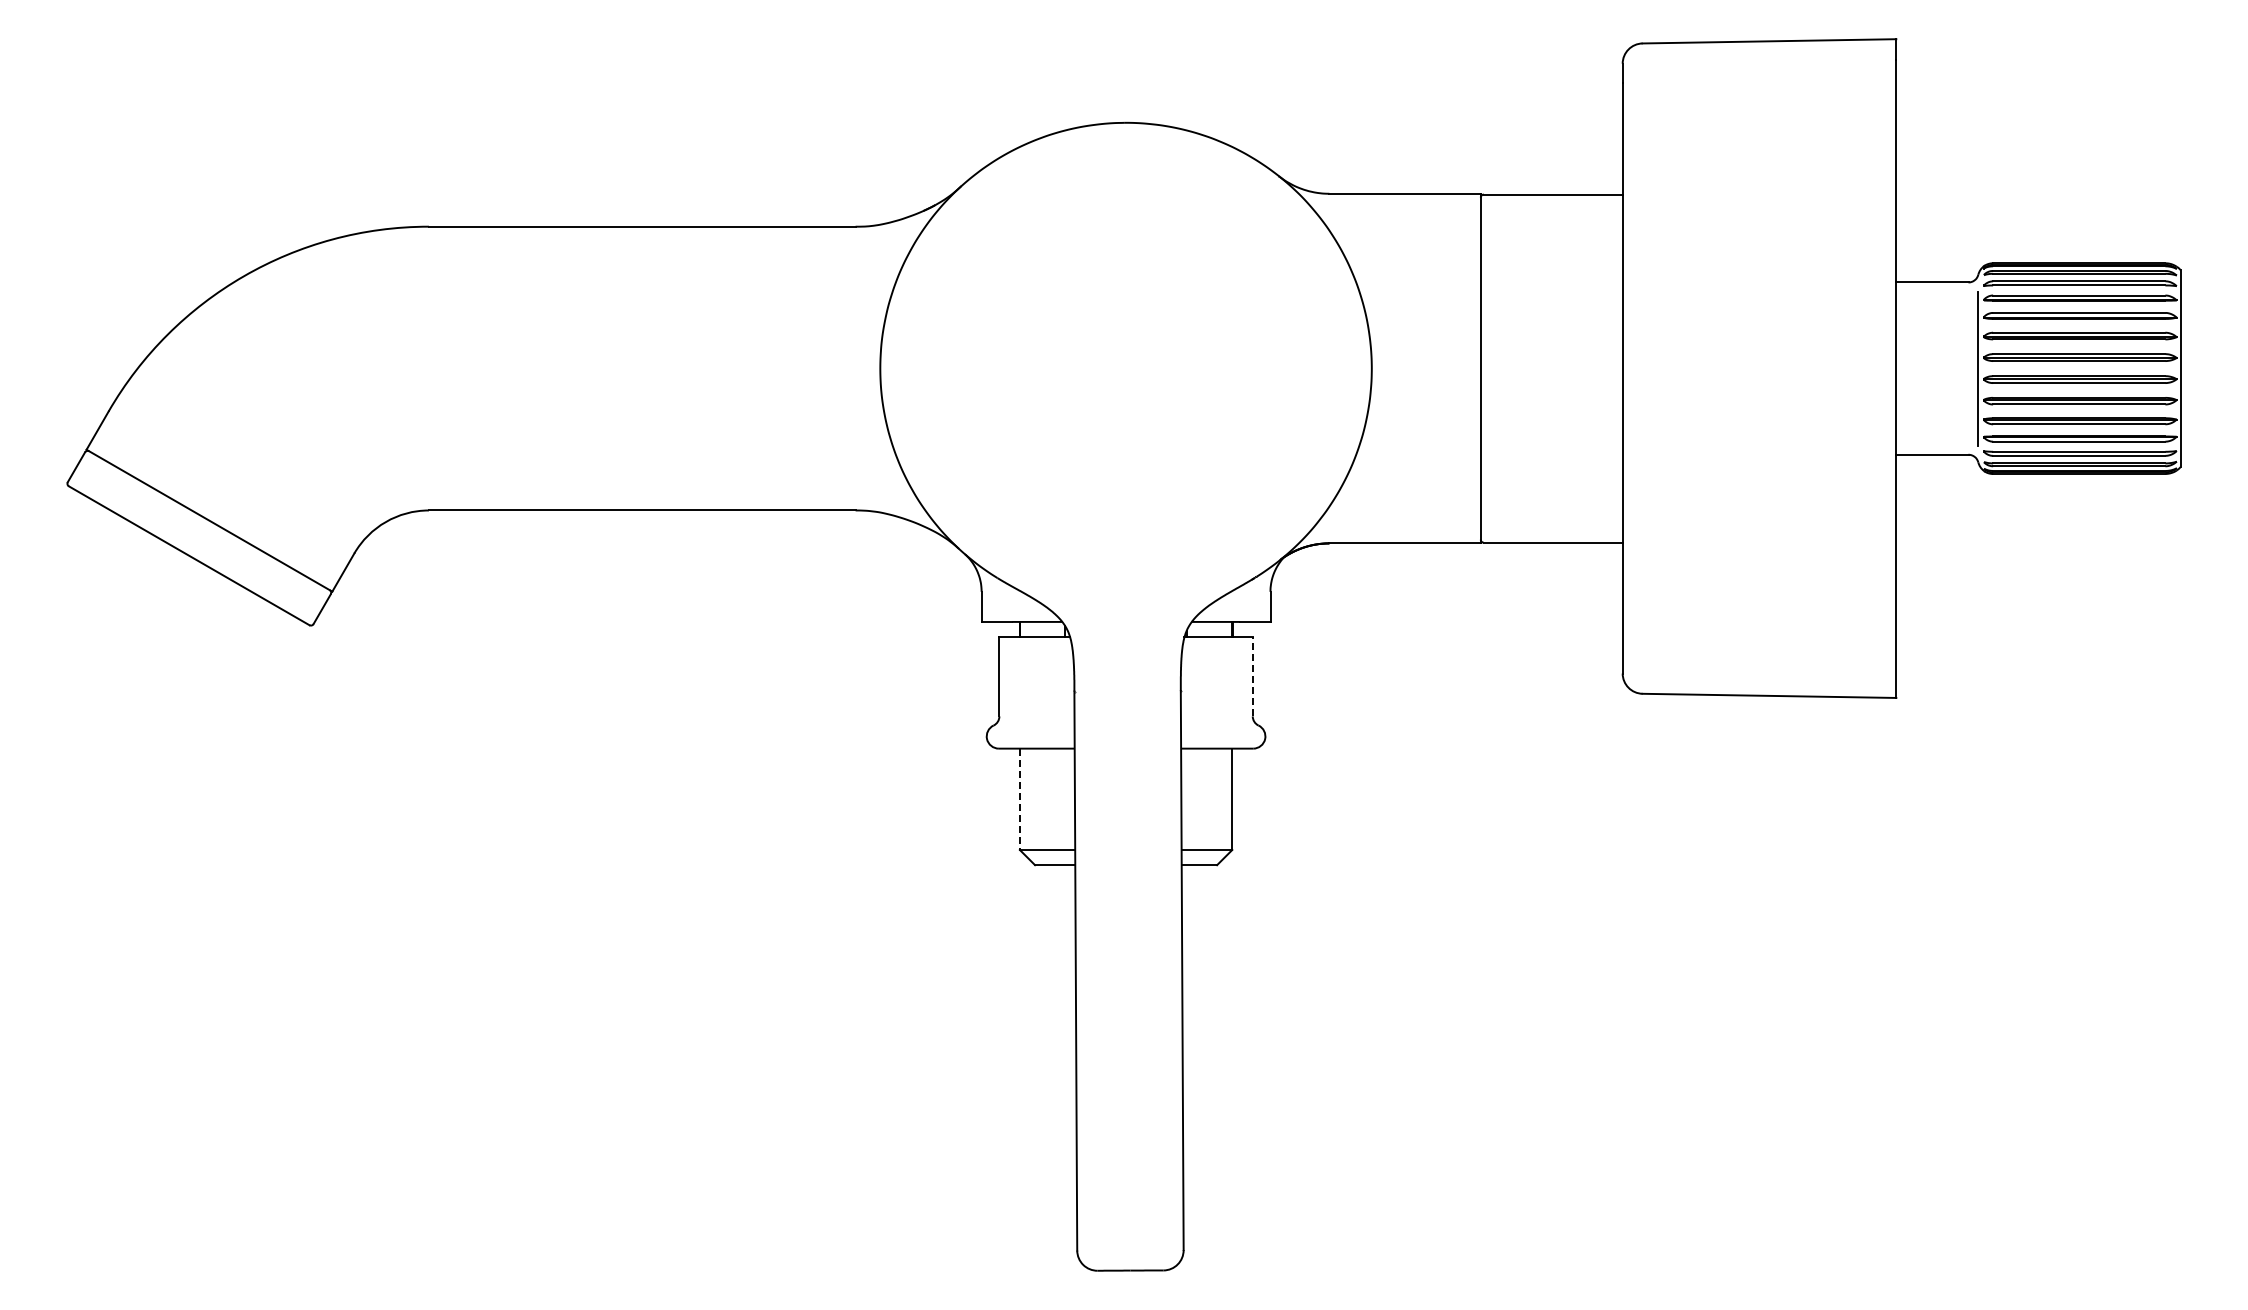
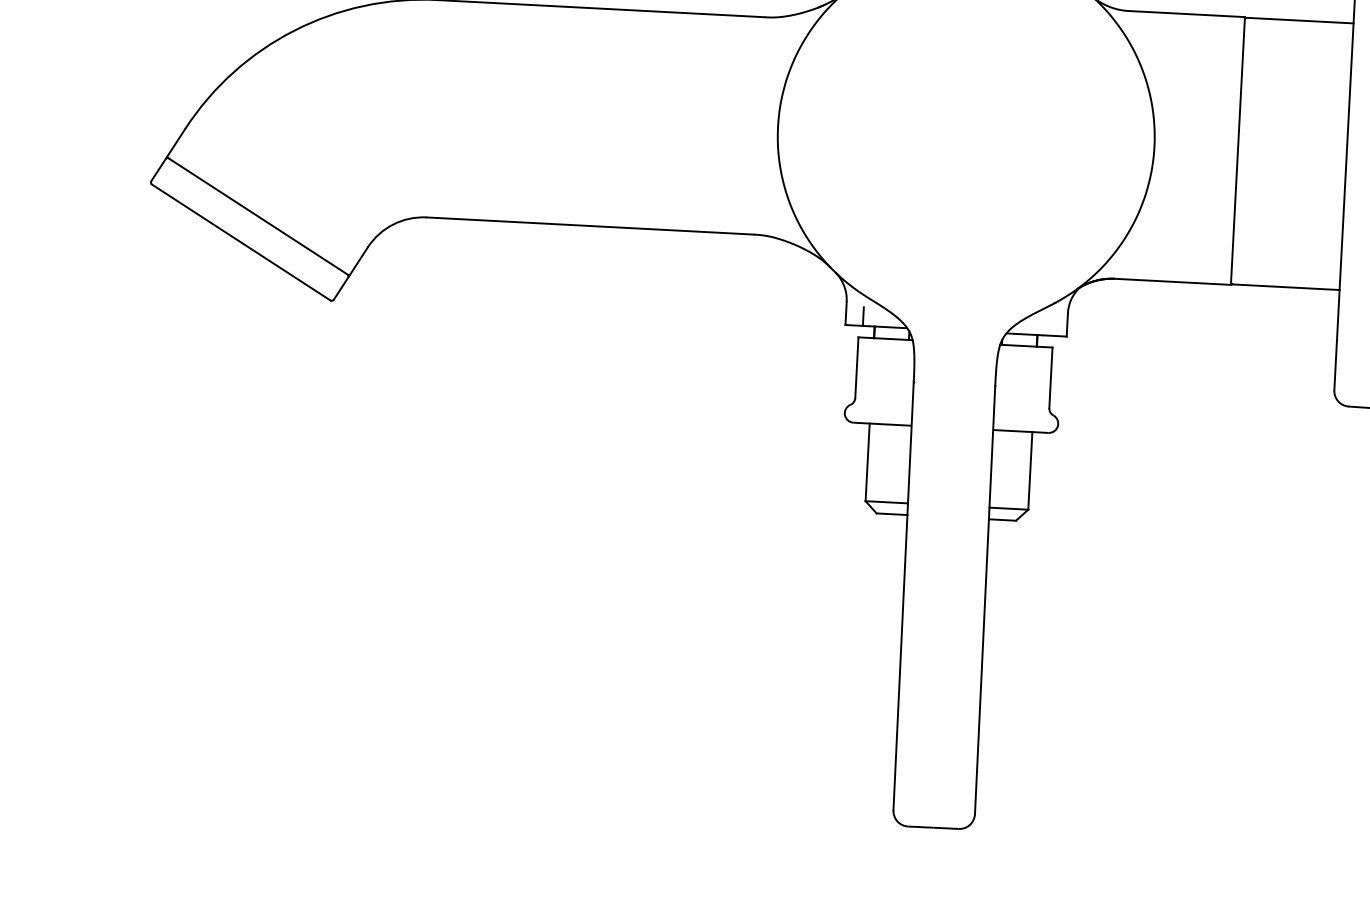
line: (1004, 609) -> (863, 316), added
line: (1252, 676) -> (1050, 377), dashed -> solid
line: (1019, 799) -> (867, 462), dashed -> solid

